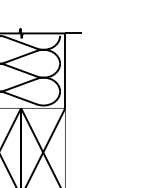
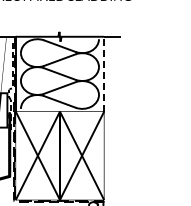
line: (65, 70) -> (104, 73), solid -> dashed

